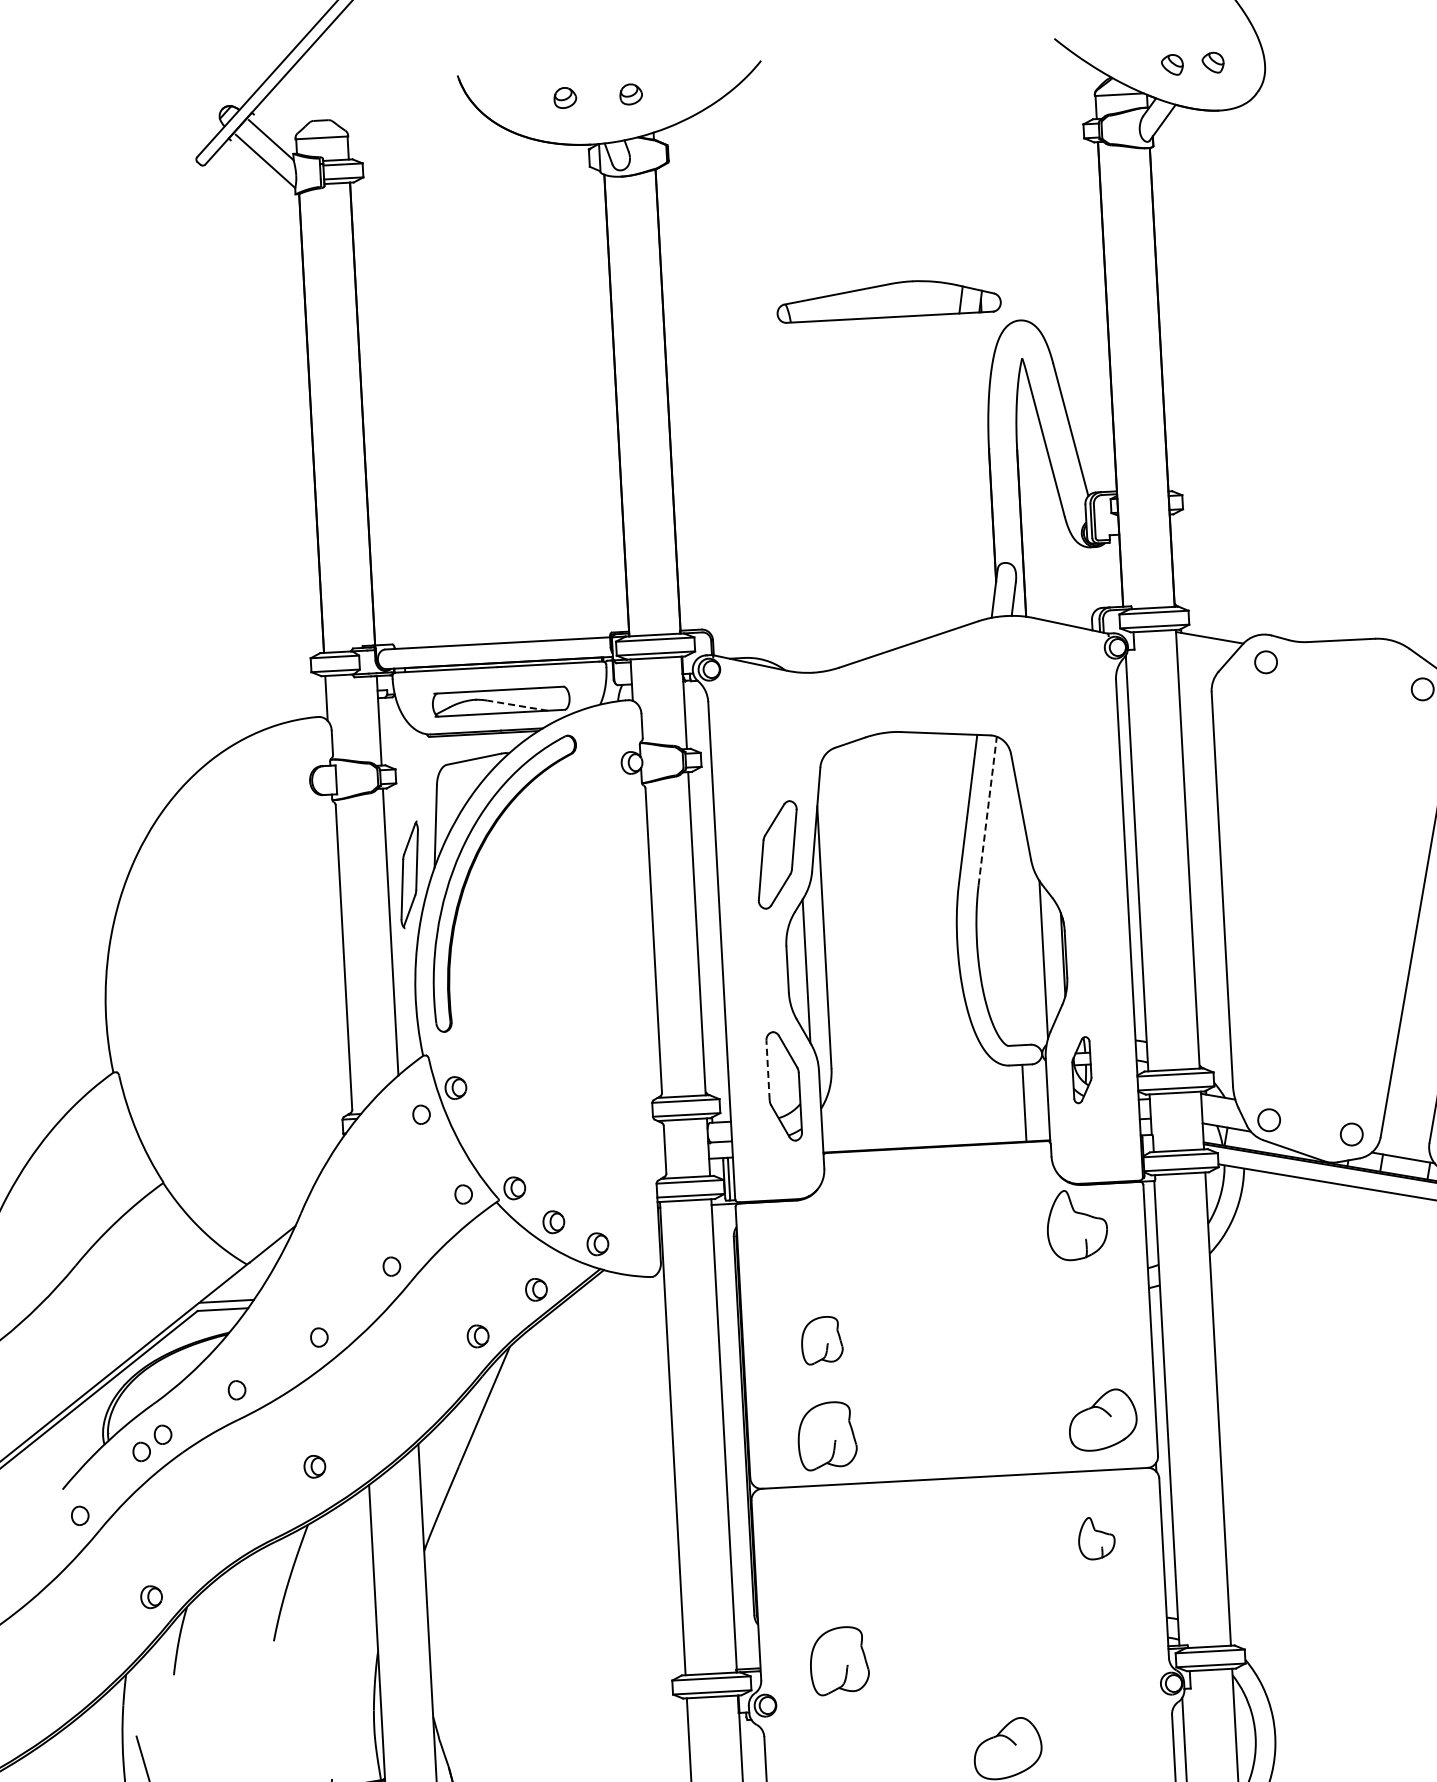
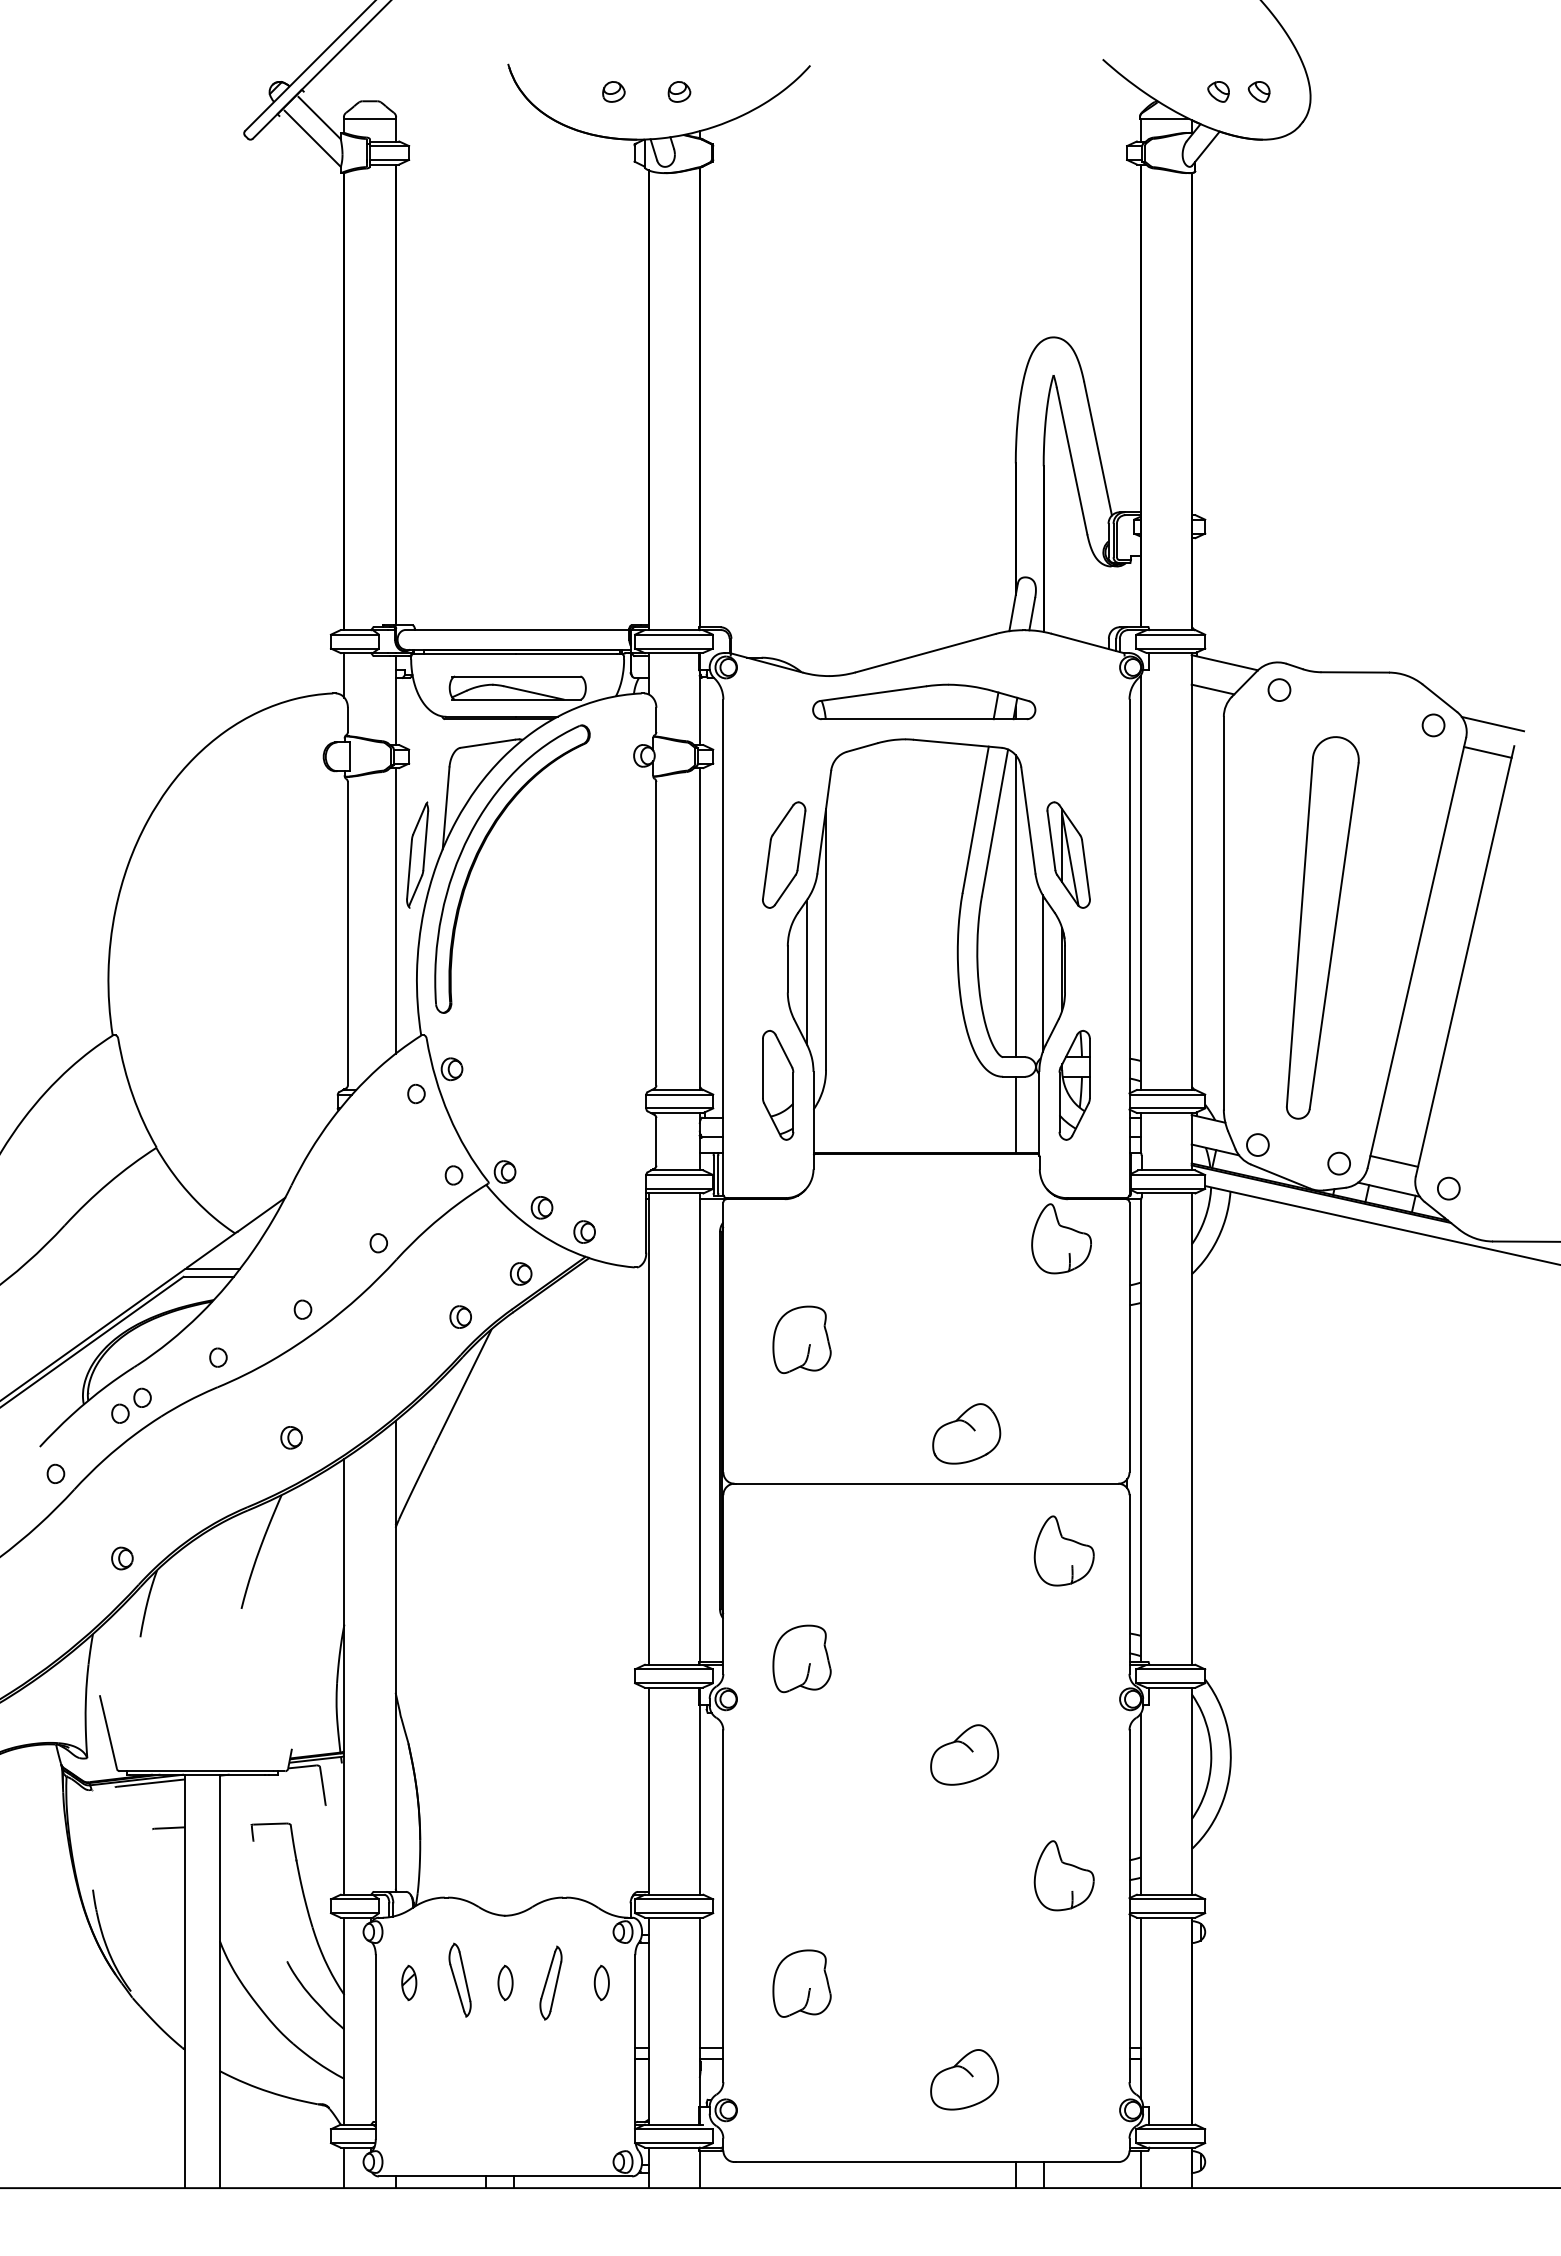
part: (888, 299) -> (924, 701), moved
line: (1198, 665) -> (1212, 689), added
line: (517, 705) -> (533, 692), dashed -> solid
line: (988, 810) -> (995, 822), dashed -> solid
part: (1063, 838) -> (1068, 854), added
line: (1012, 893) -> (1015, 906), added
part: (1322, 898) -> (1322, 927), added
part: (1081, 1069) -> (1074, 1084), size x1.67
line: (767, 1070) -> (762, 1068), dashed -> solid
line: (1407, 1128) -> (1394, 1160), added
part: (821, 1340) -> (801, 1339), size x1.43
part: (1102, 1419) -> (966, 1433), moved
part: (826, 1435) -> (801, 1434), removed
part: (1096, 1537) -> (1063, 1550), size x1.67

